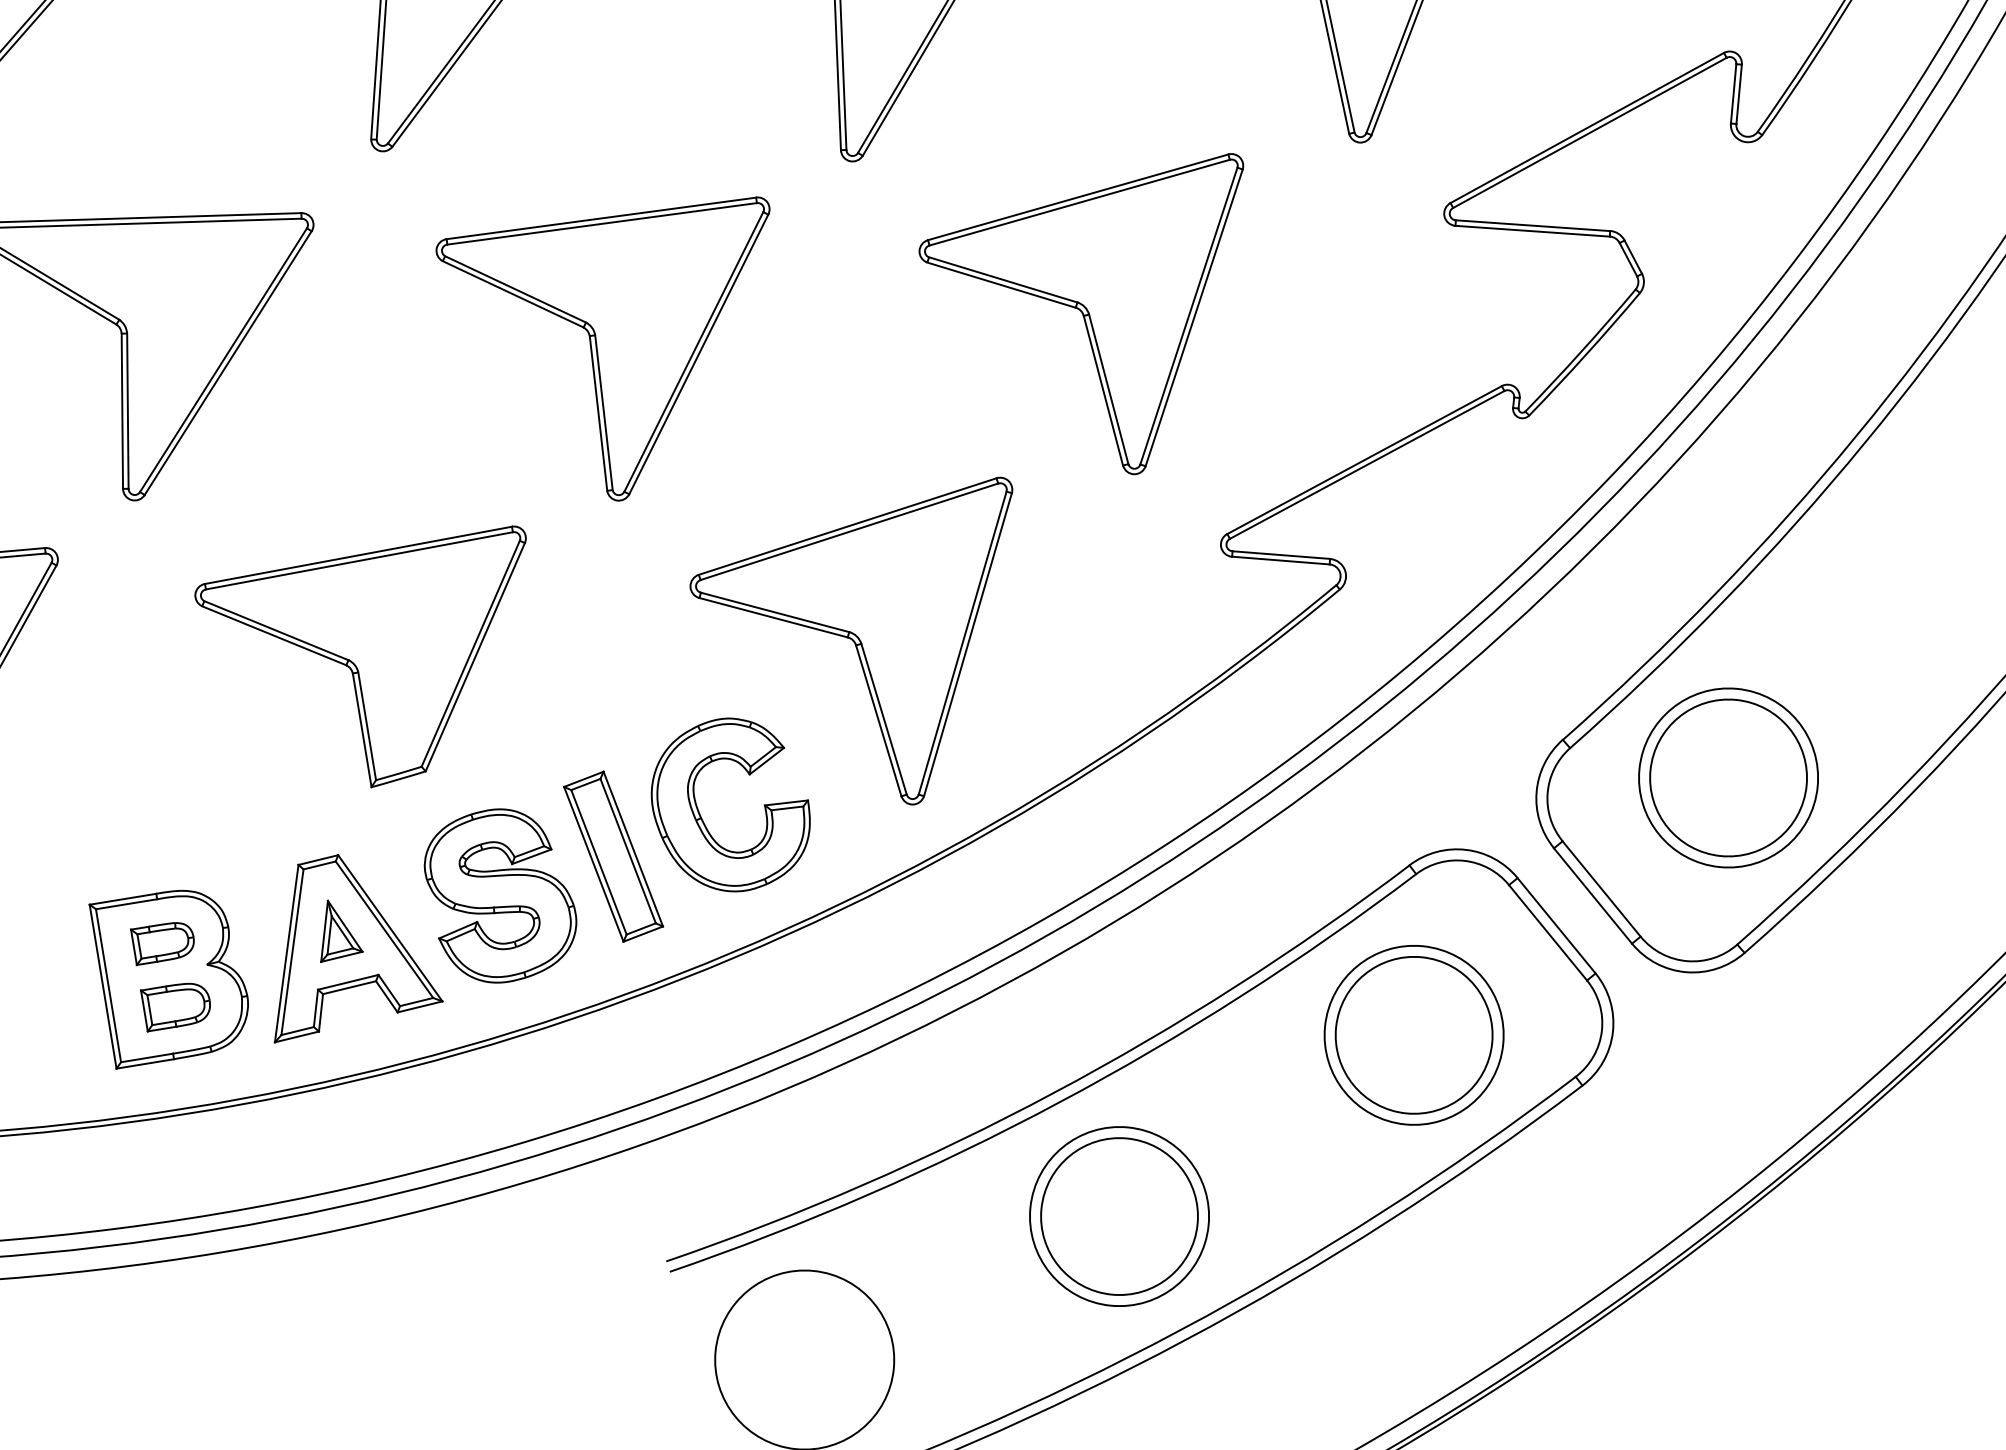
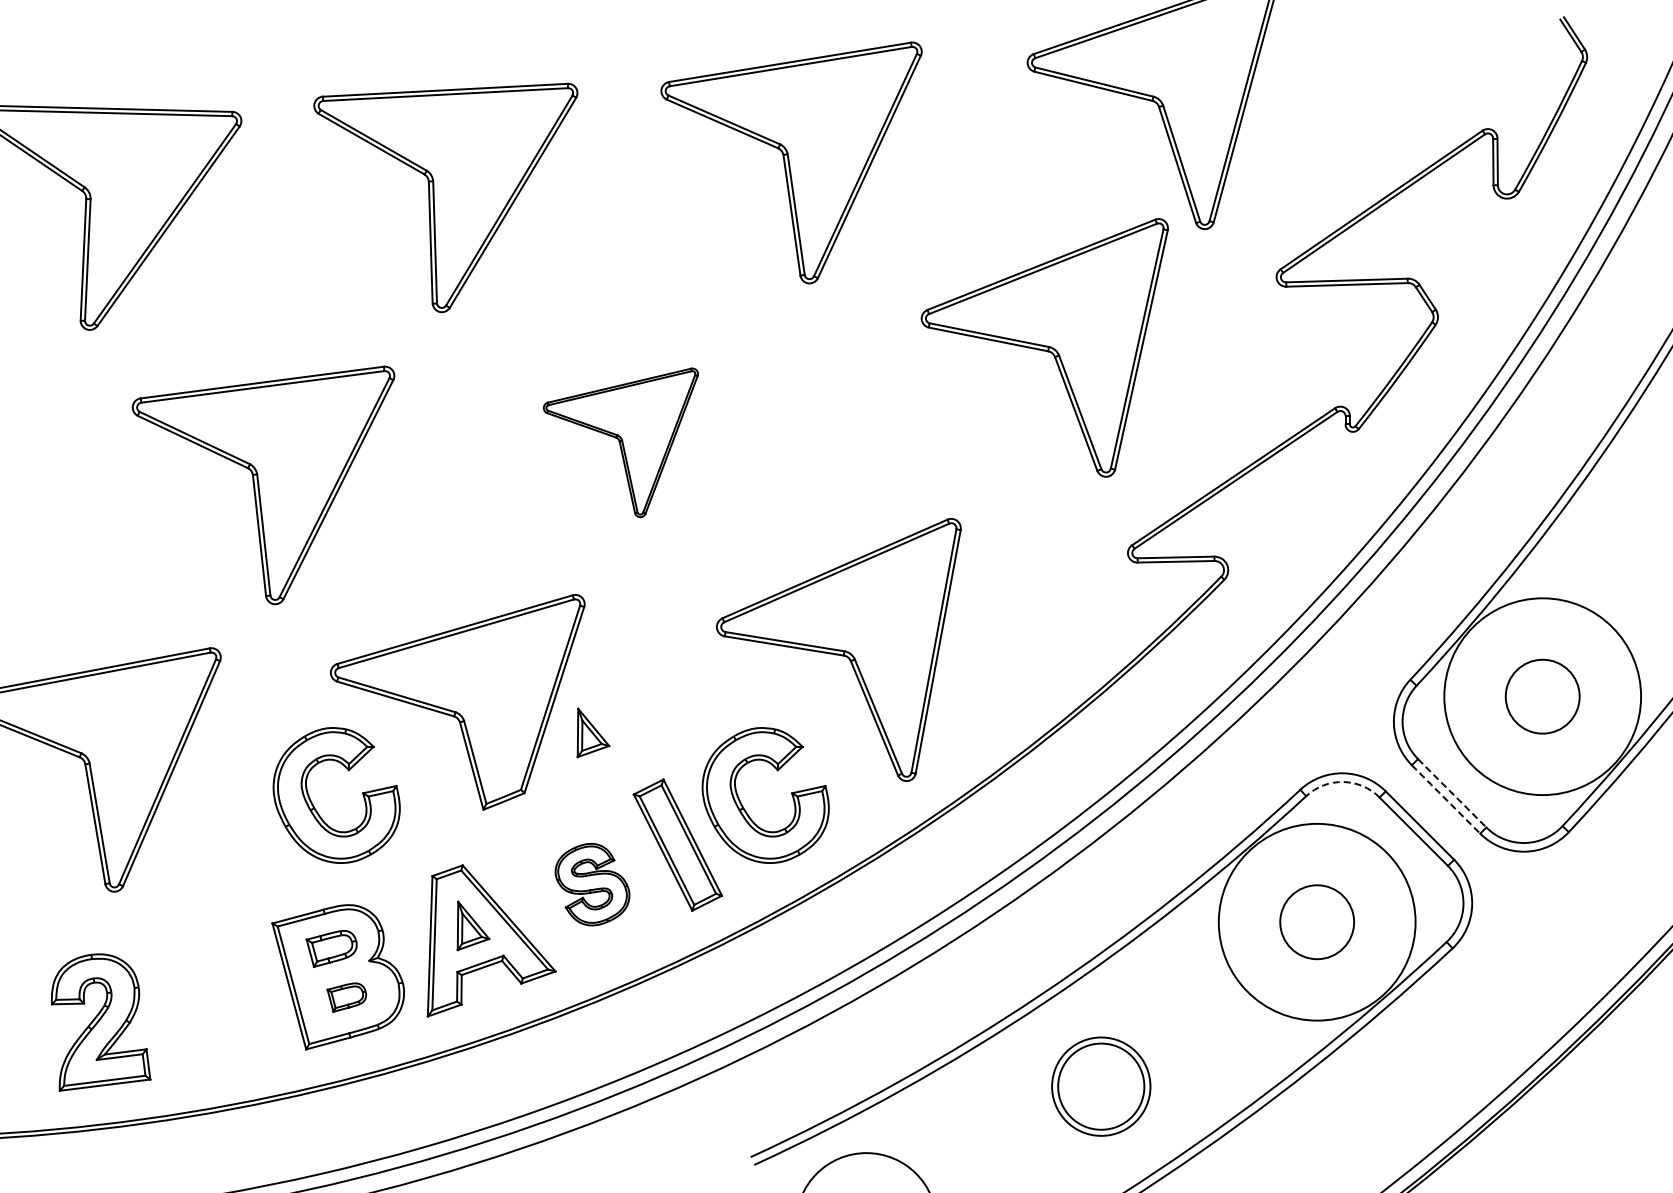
part: (1071, 302) -> (1044, 347), moved
part: (591, 339) -> (620, 442), size x0.6
part: (520, 703) -> (593, 732), added
part: (159, 765) -> (316, 809), added
circle: (1728, 777) -> (1542, 696), size x0.6
circle: (1728, 777) -> (1542, 696), size x1.4
arc: (1465, 861) -> (1343, 782), solid -> dashed
line: (1601, 889) -> (1452, 793), solid -> dashed
part: (500, 895) -> (592, 884), size x0.6
line: (1593, 896) -> (1446, 799), solid -> dashed
part: (174, 1007) -> (346, 997), size x0.7
circle: (1413, 1034) -> (1316, 921), size x0.6
circle: (1413, 1034) -> (1316, 921), size x1.4
part: (1119, 1216) -> (1101, 1086), size x0.7

